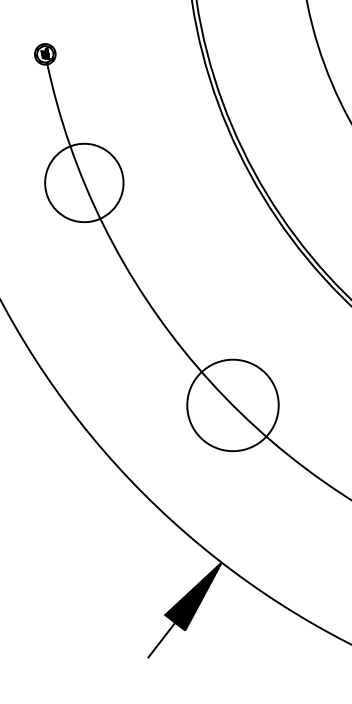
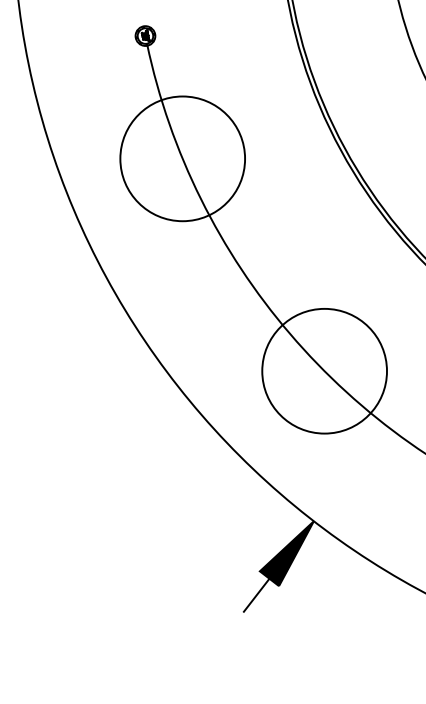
circle: (84, 182) -> (182, 158), size x1.67
circle: (232, 404) -> (324, 370), size x1.43

